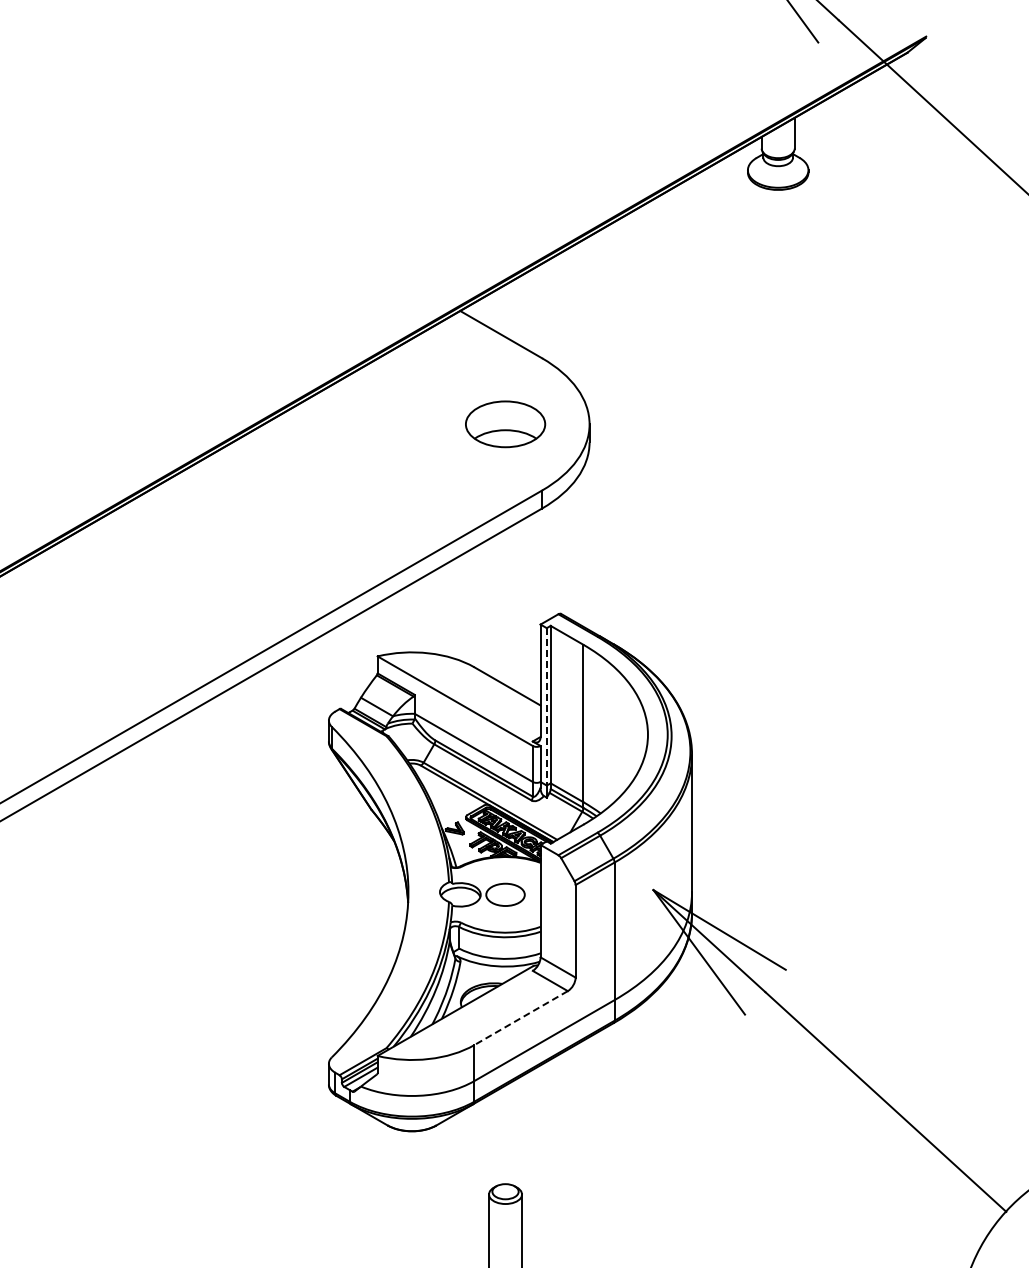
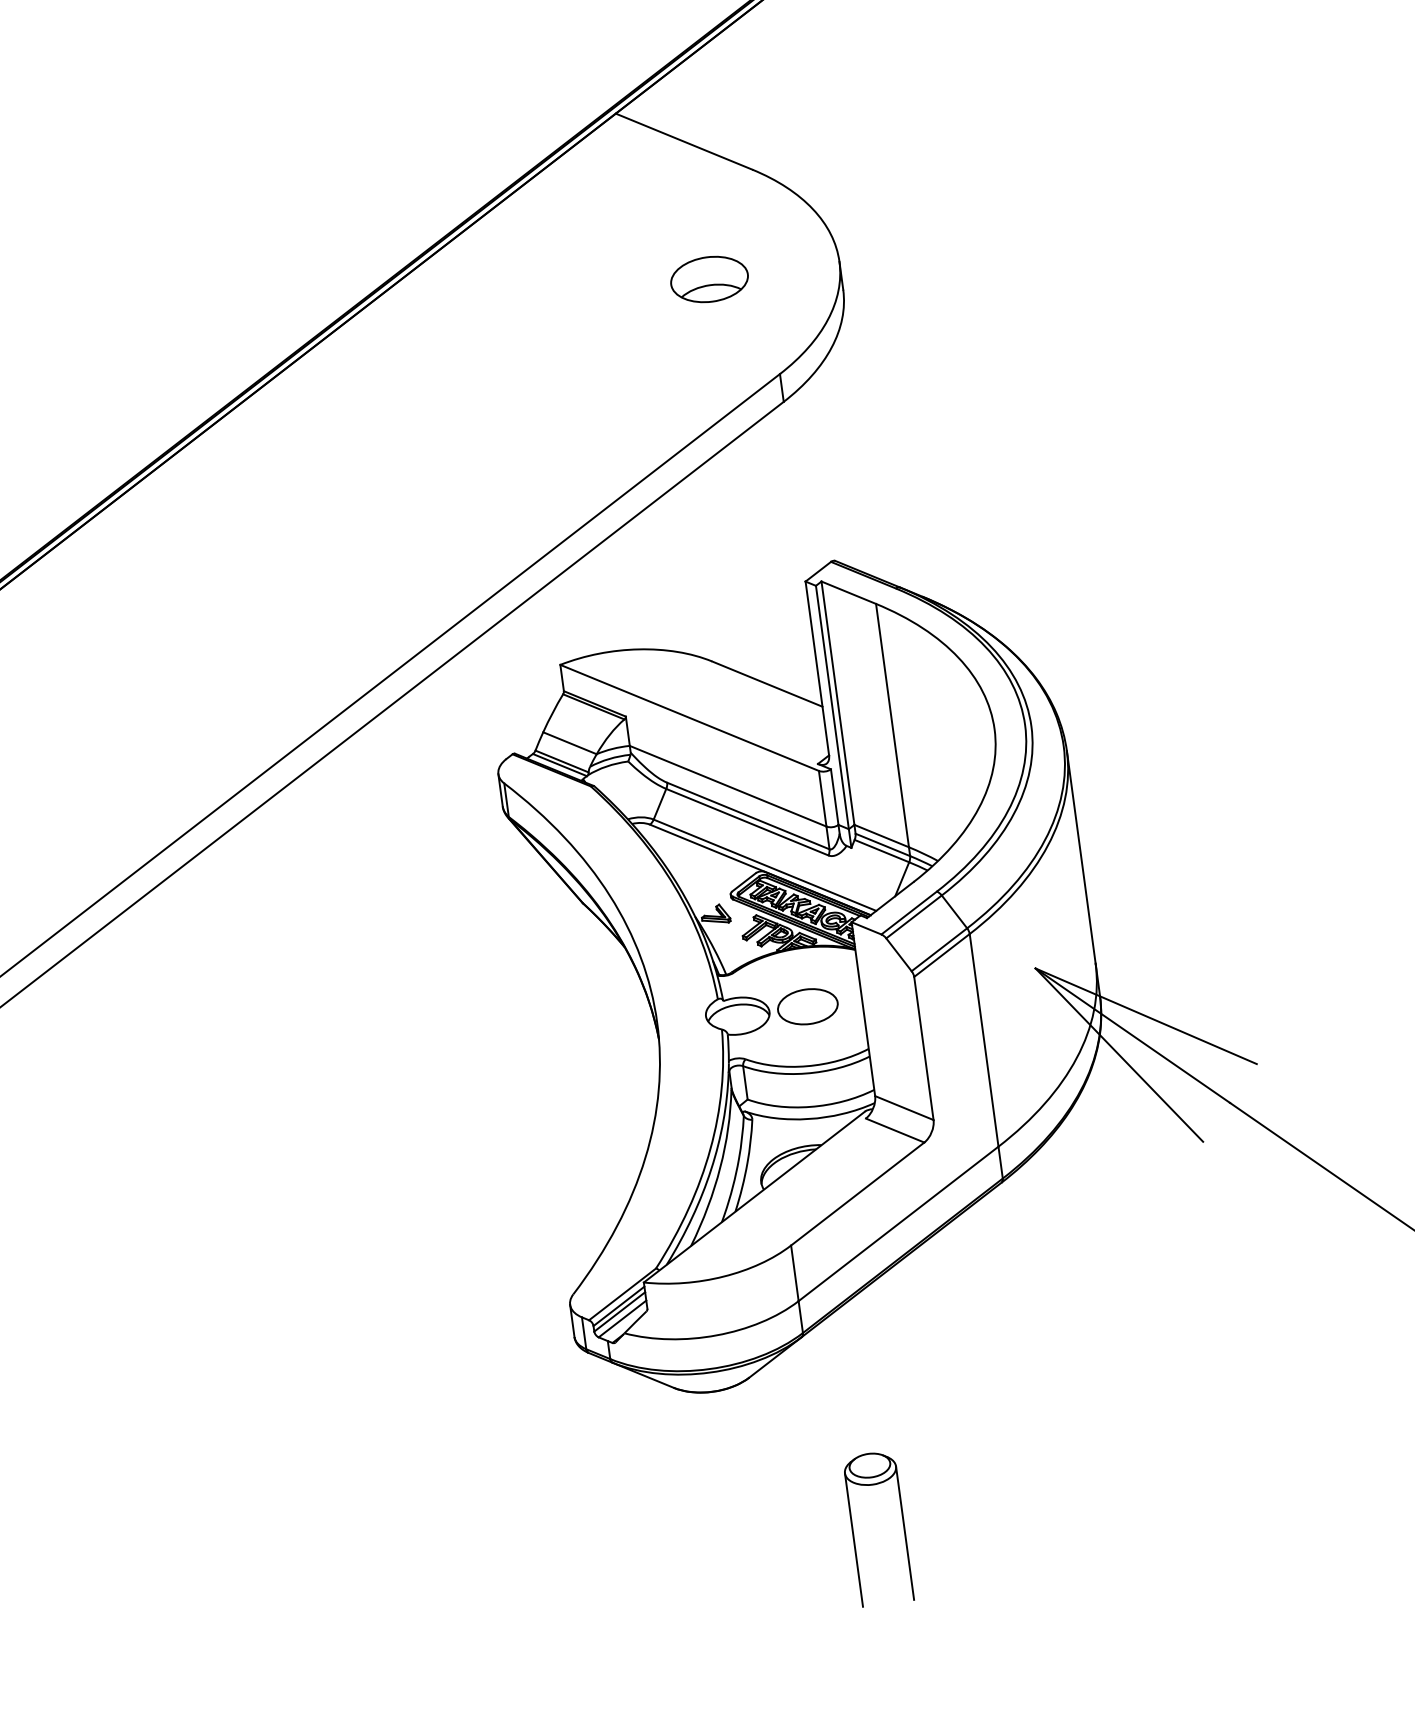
part: (505, 424) -> (709, 279), size x0.62
line: (546, 706) -> (831, 707), dashed -> solid
line: (521, 1018) -> (858, 1194), dashed -> solid

